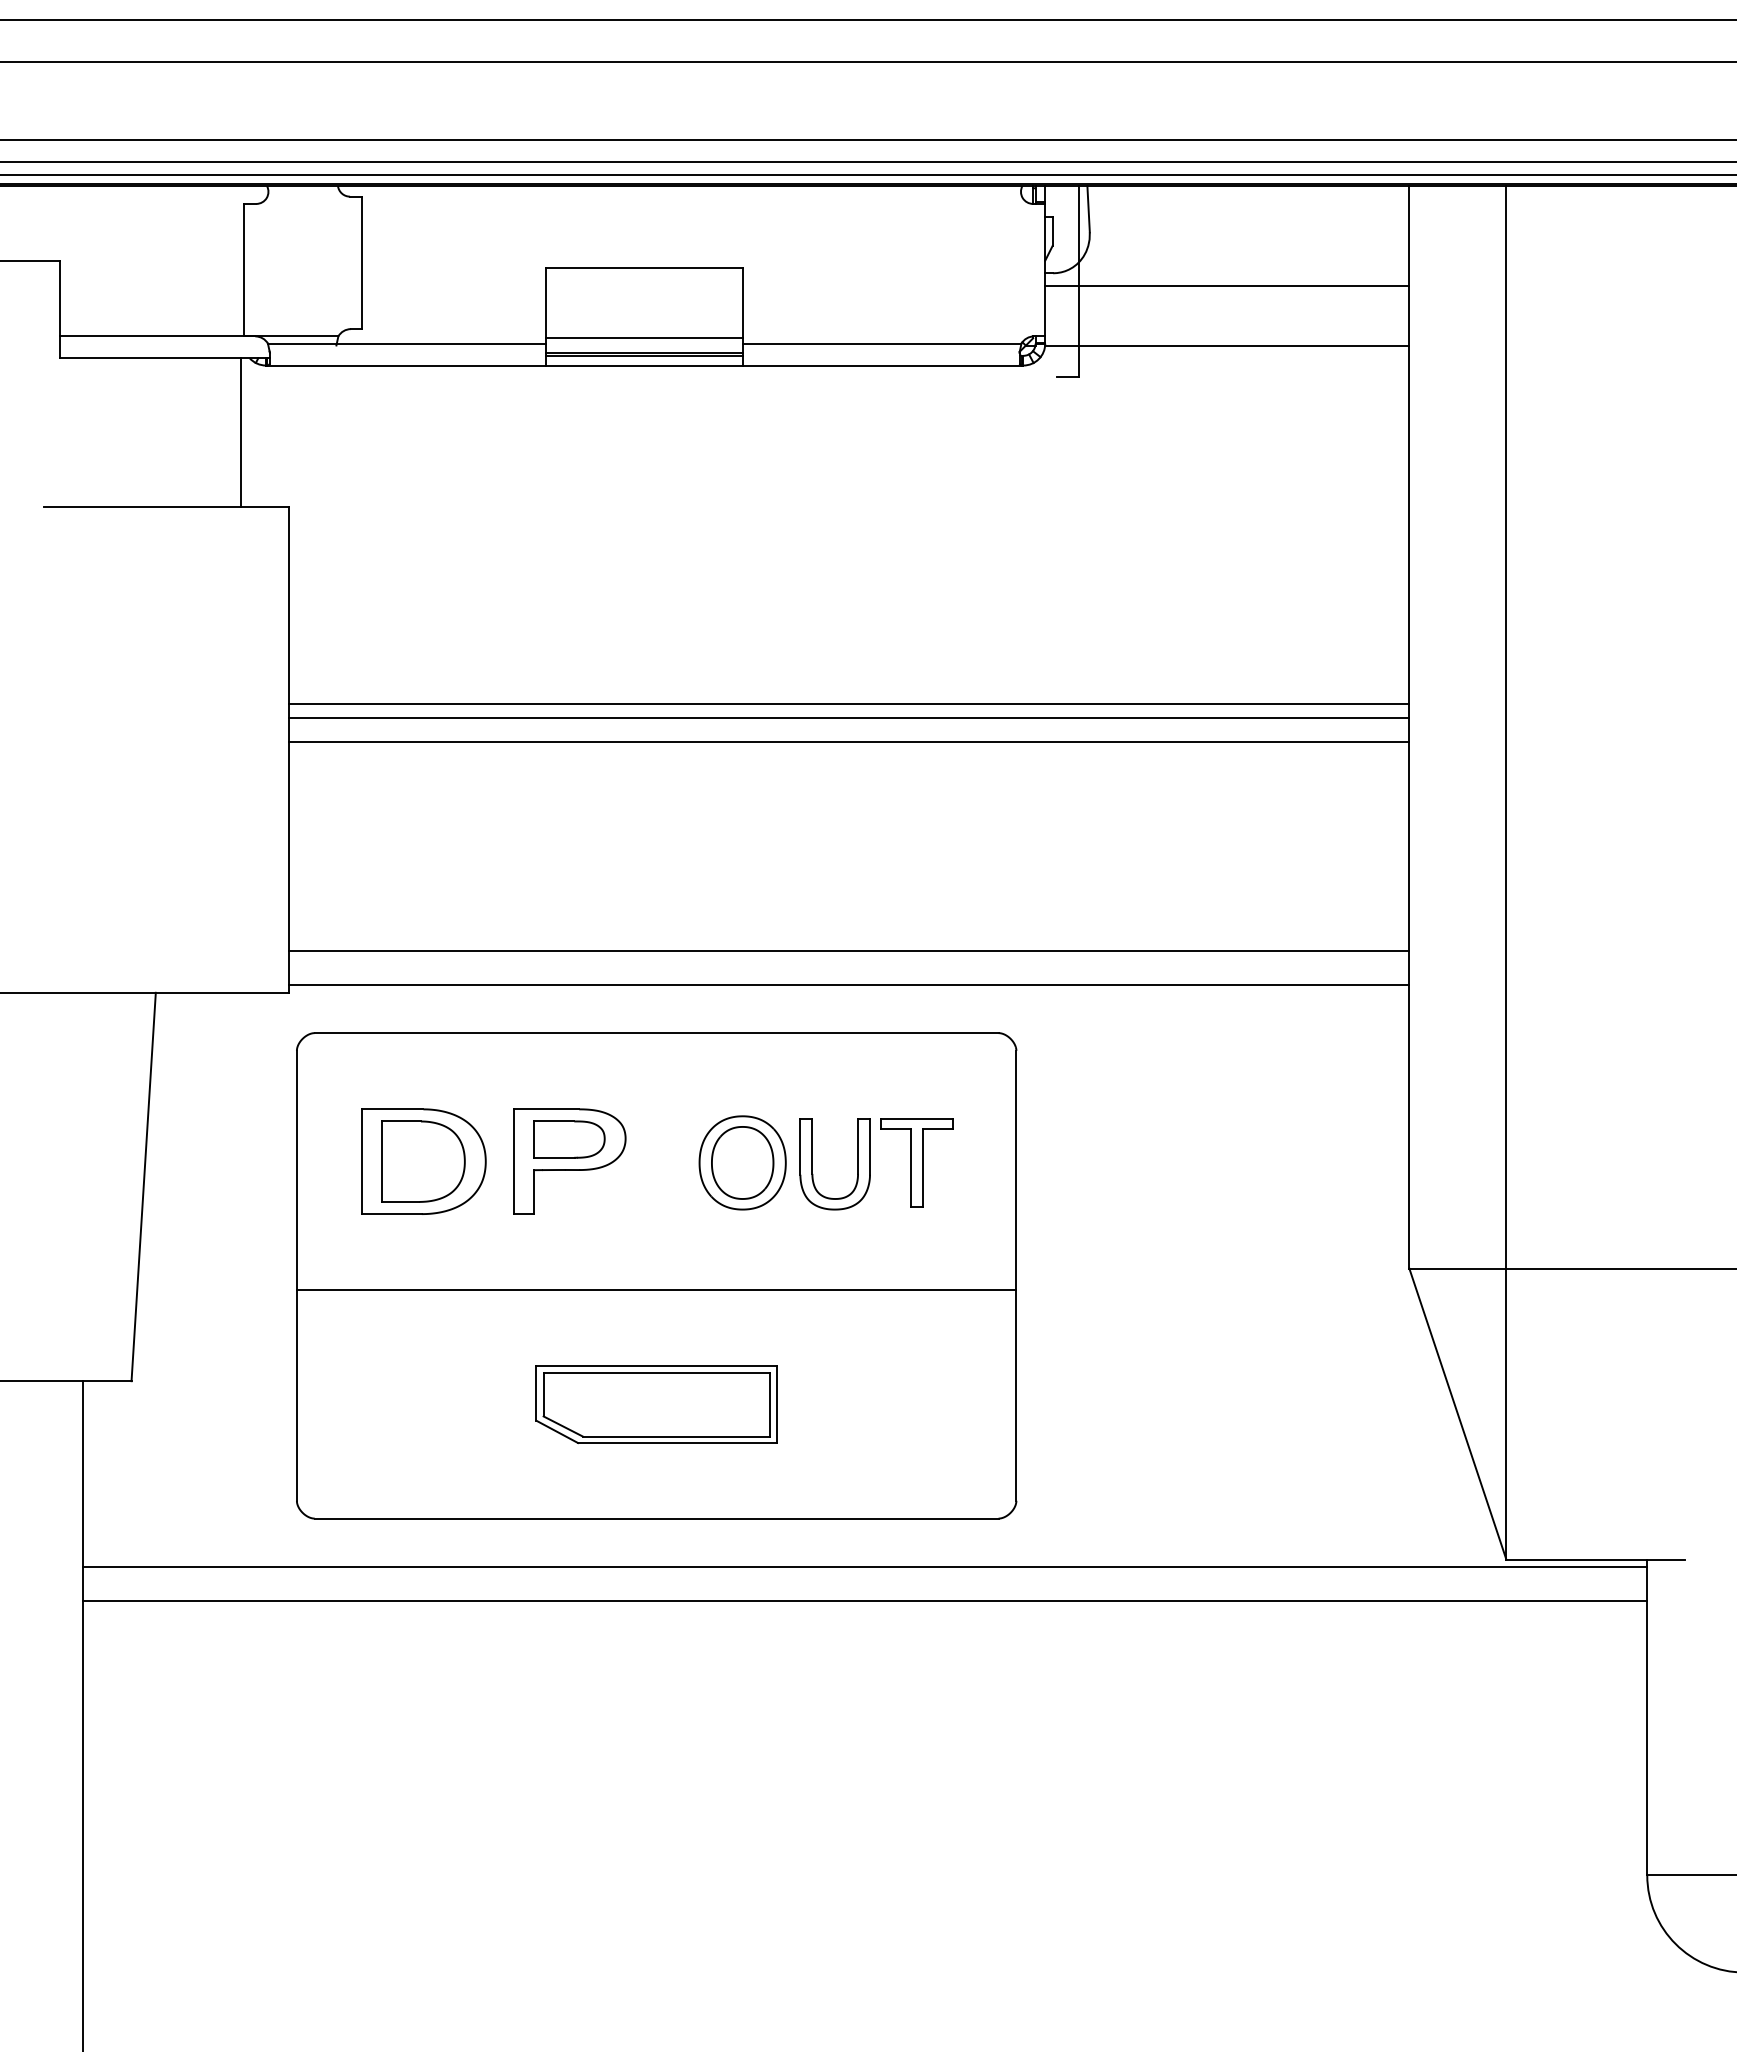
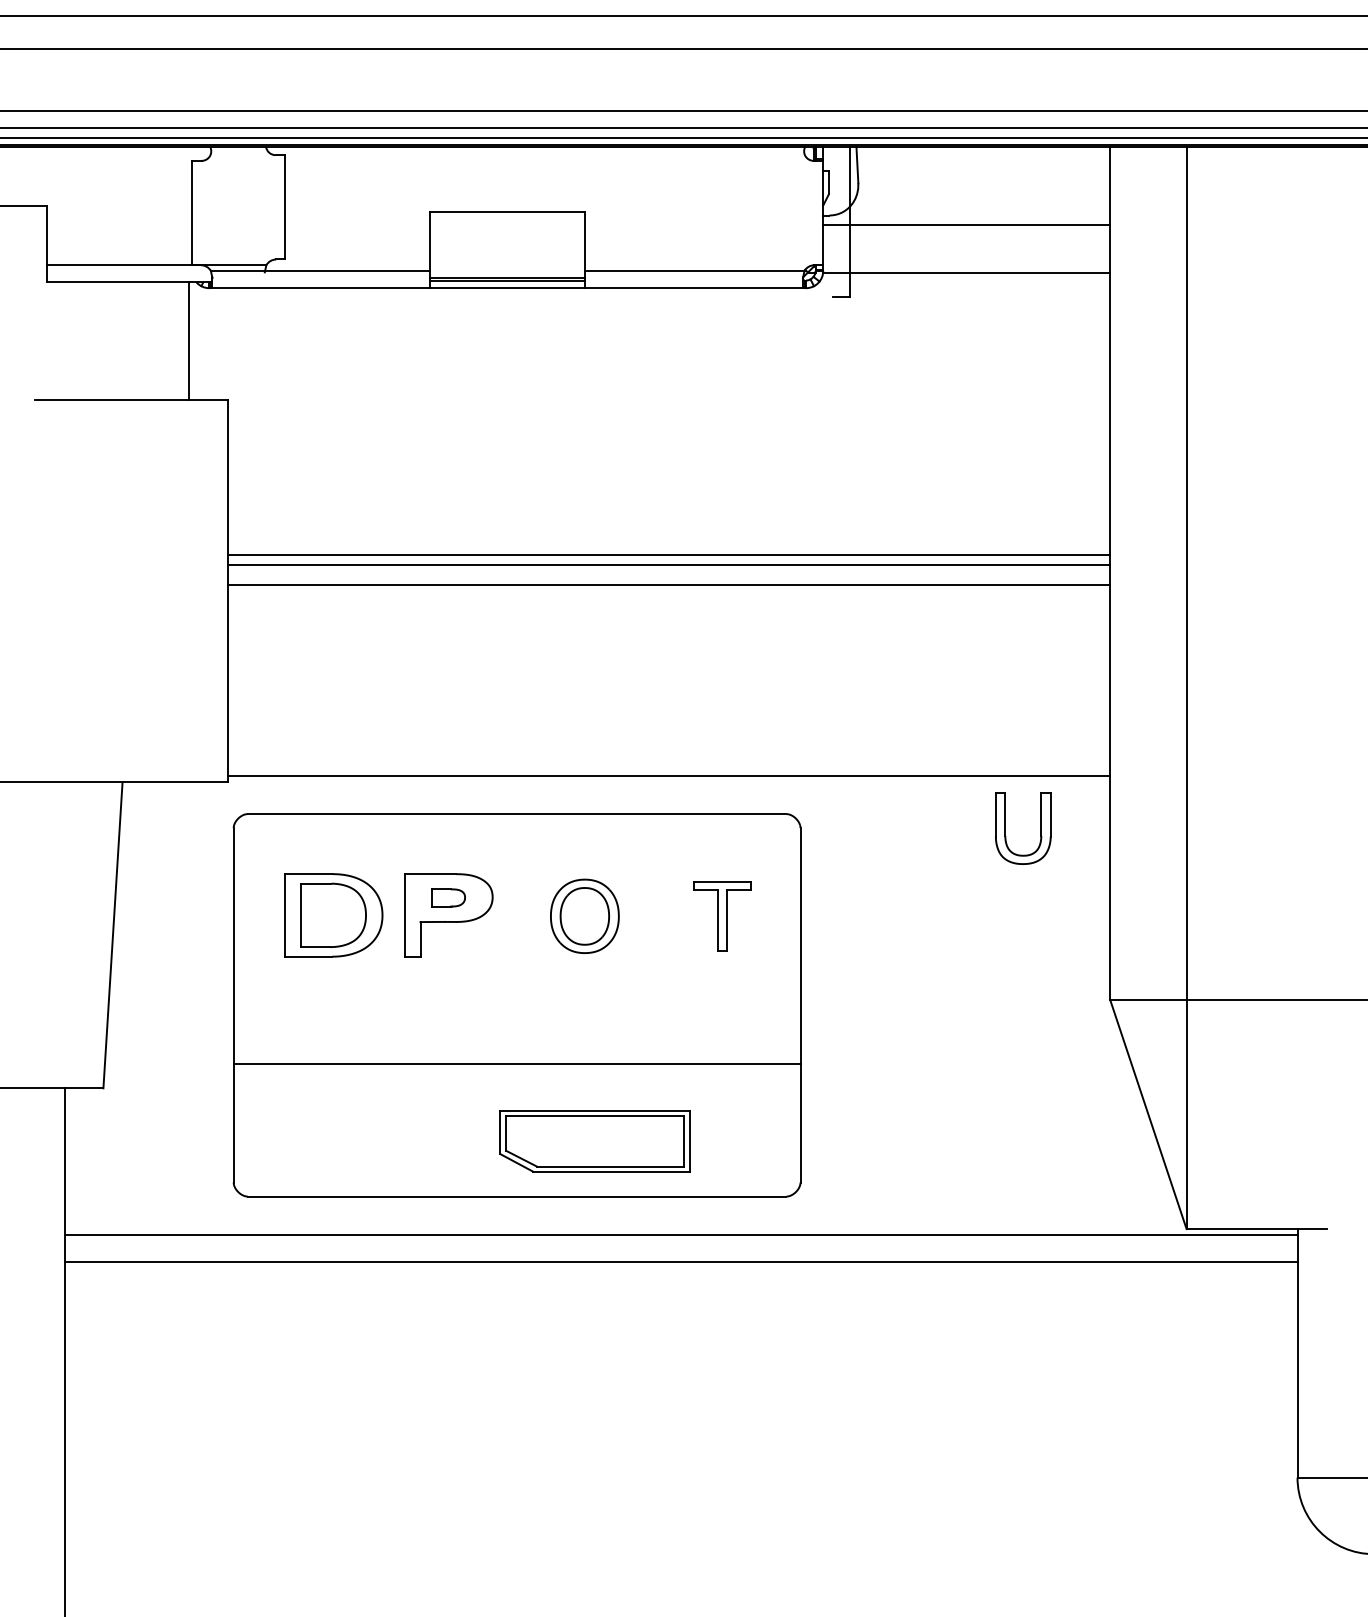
line: (644, 338) -> (507, 266), removed
line: (849, 950) -> (669, 749), removed
part: (569, 1139) -> (448, 897), size x0.6
part: (812, 1164) -> (1005, 828), moved
line: (656, 1289) -> (516, 1064), moved
part: (656, 1404) -> (594, 1141), moved

